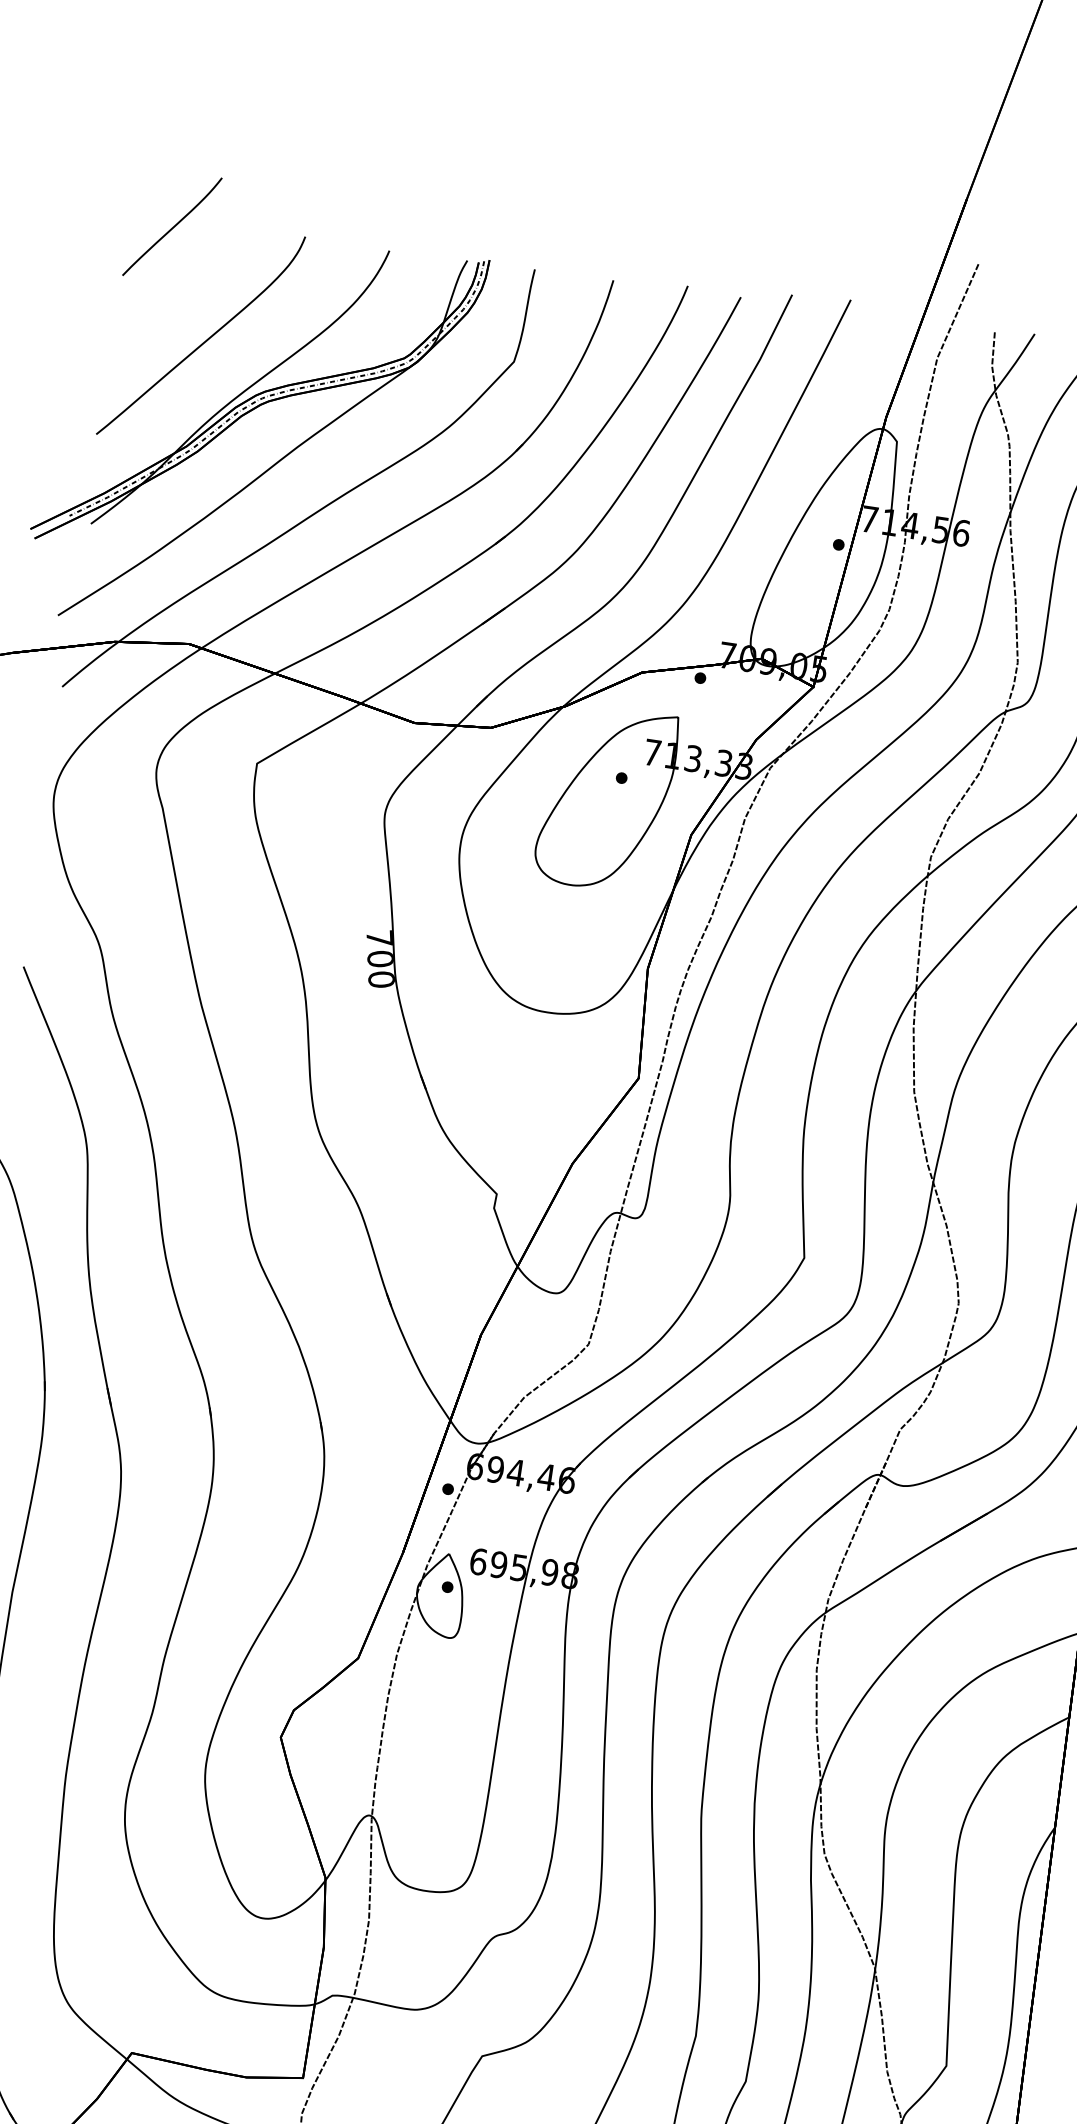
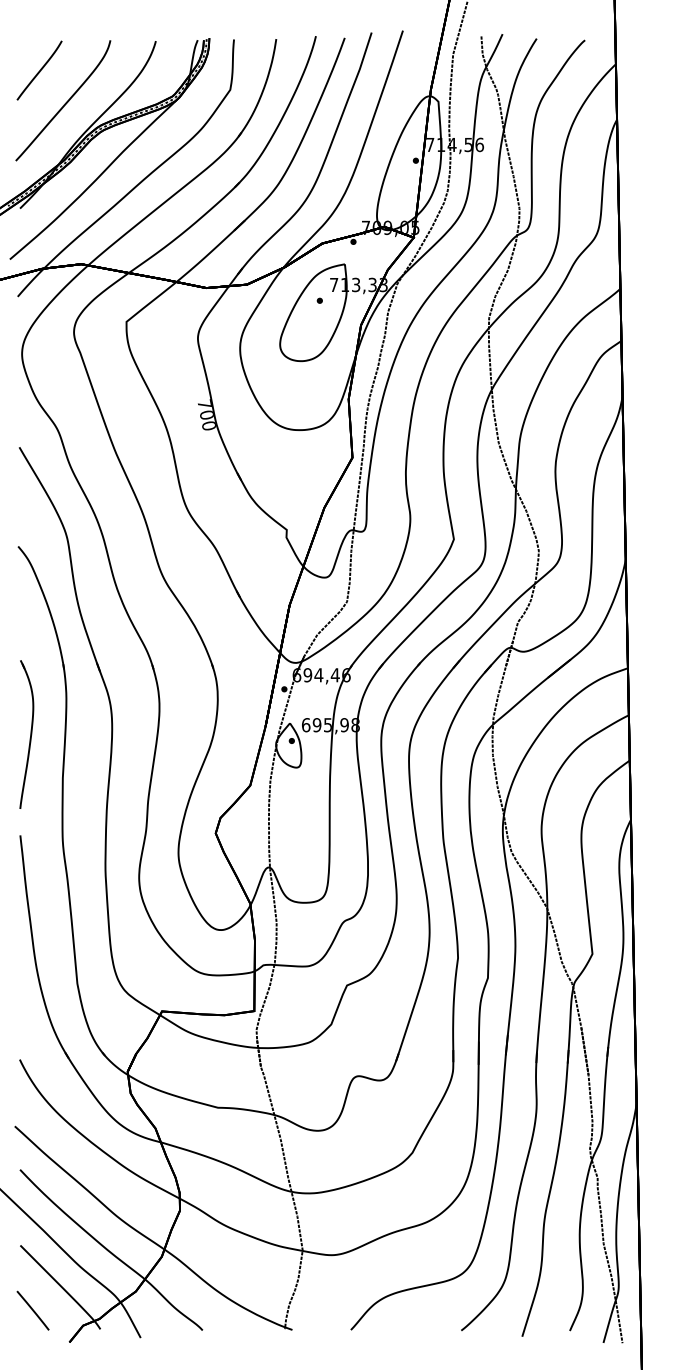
curve: (172, 226) -> (39, 70), moved

